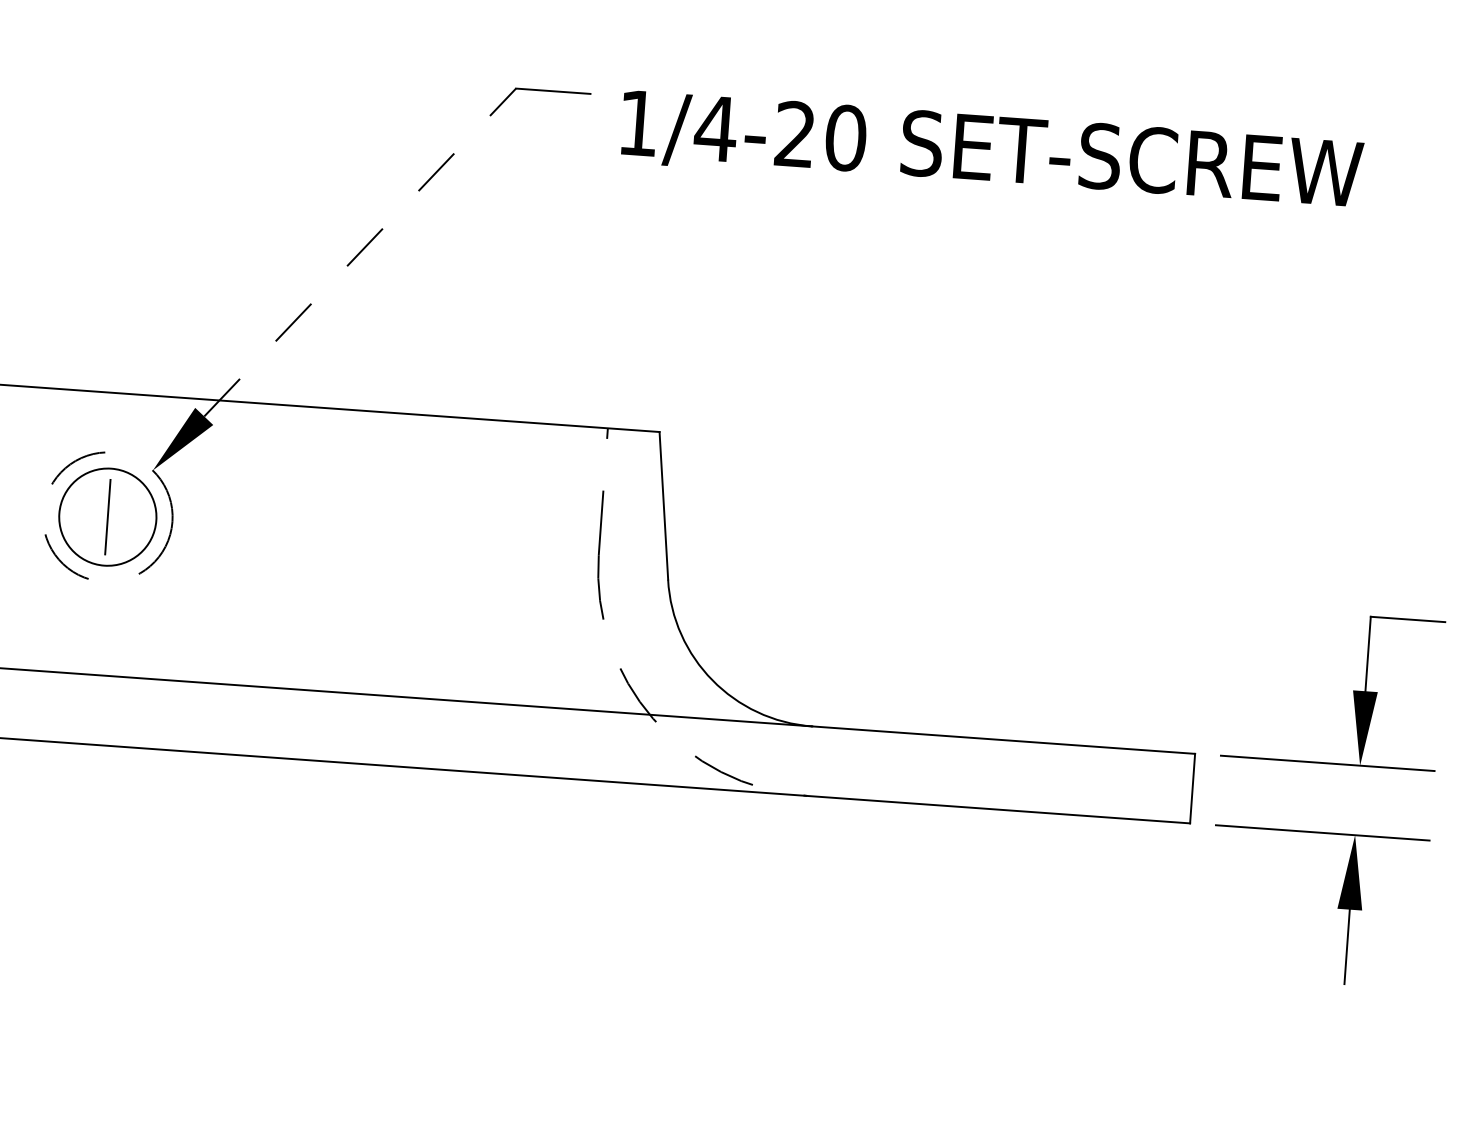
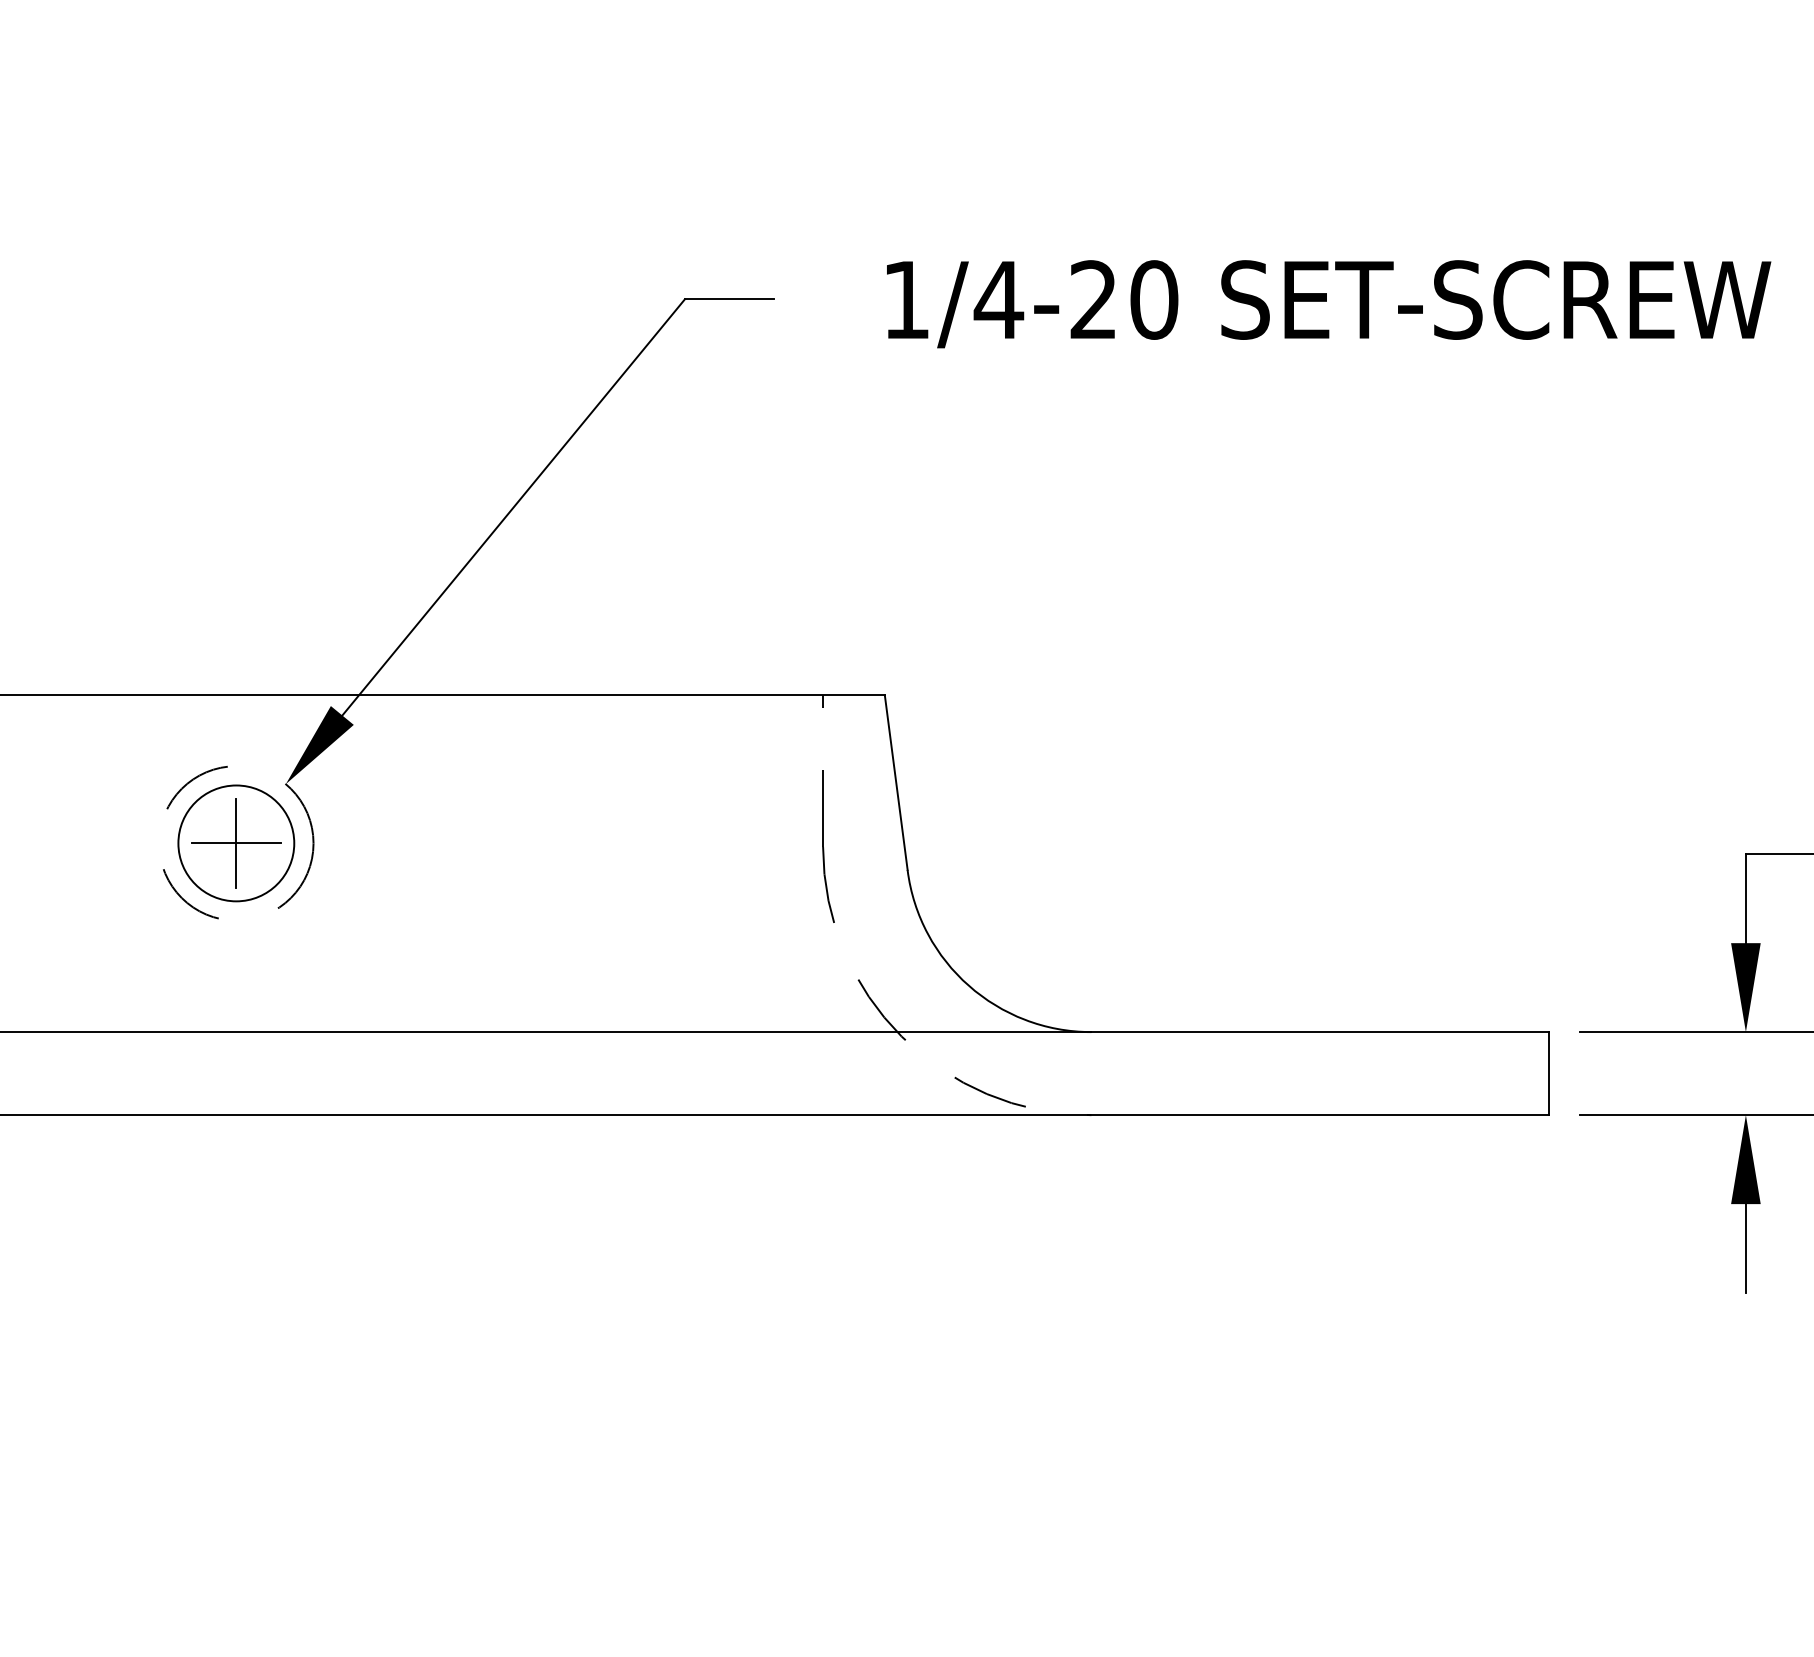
text: (992, 152) -> (1329, 304), moved
line: (360, 252) -> (513, 507), dashed -> solid
line: (107, 517) -> (235, 843), added

